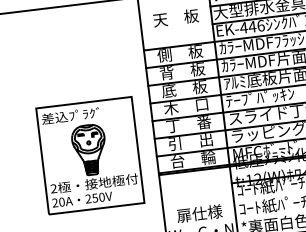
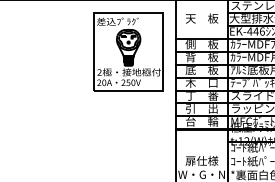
part: (90, 155) -> (128, 51), moved

